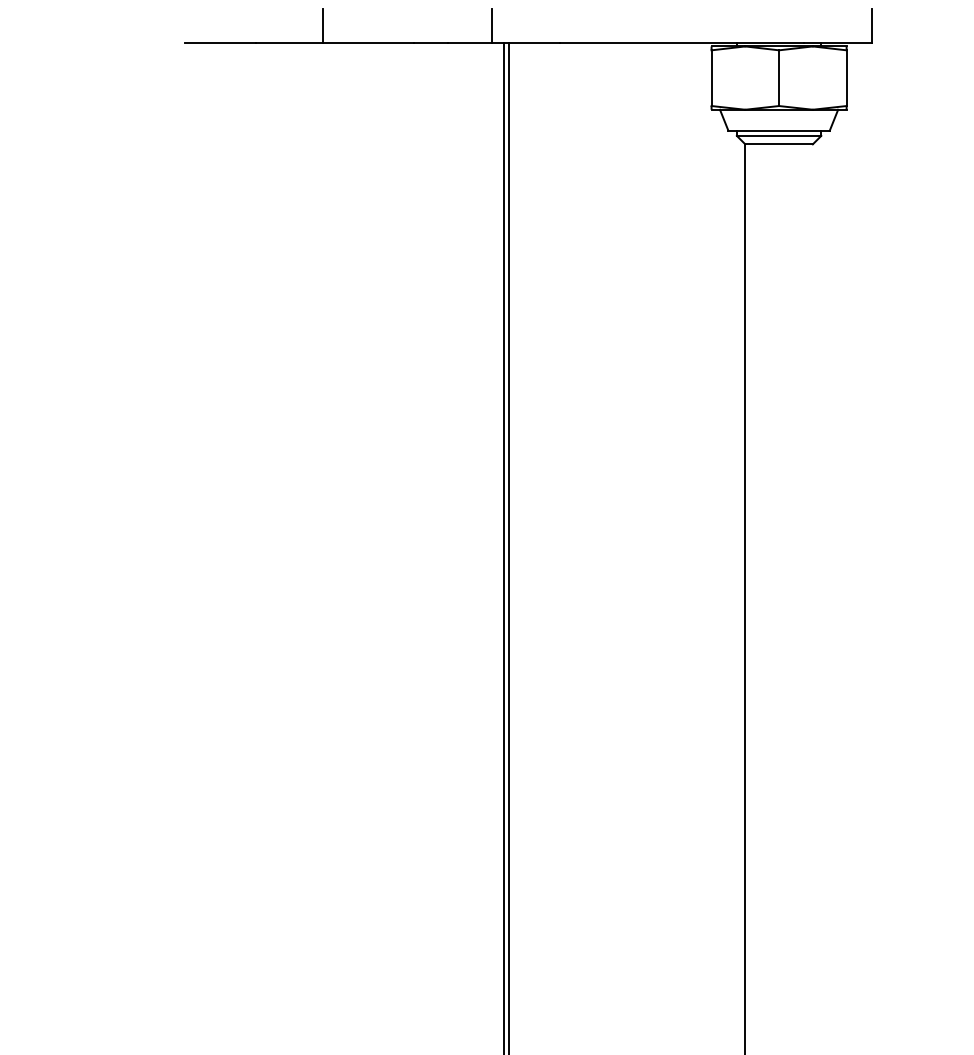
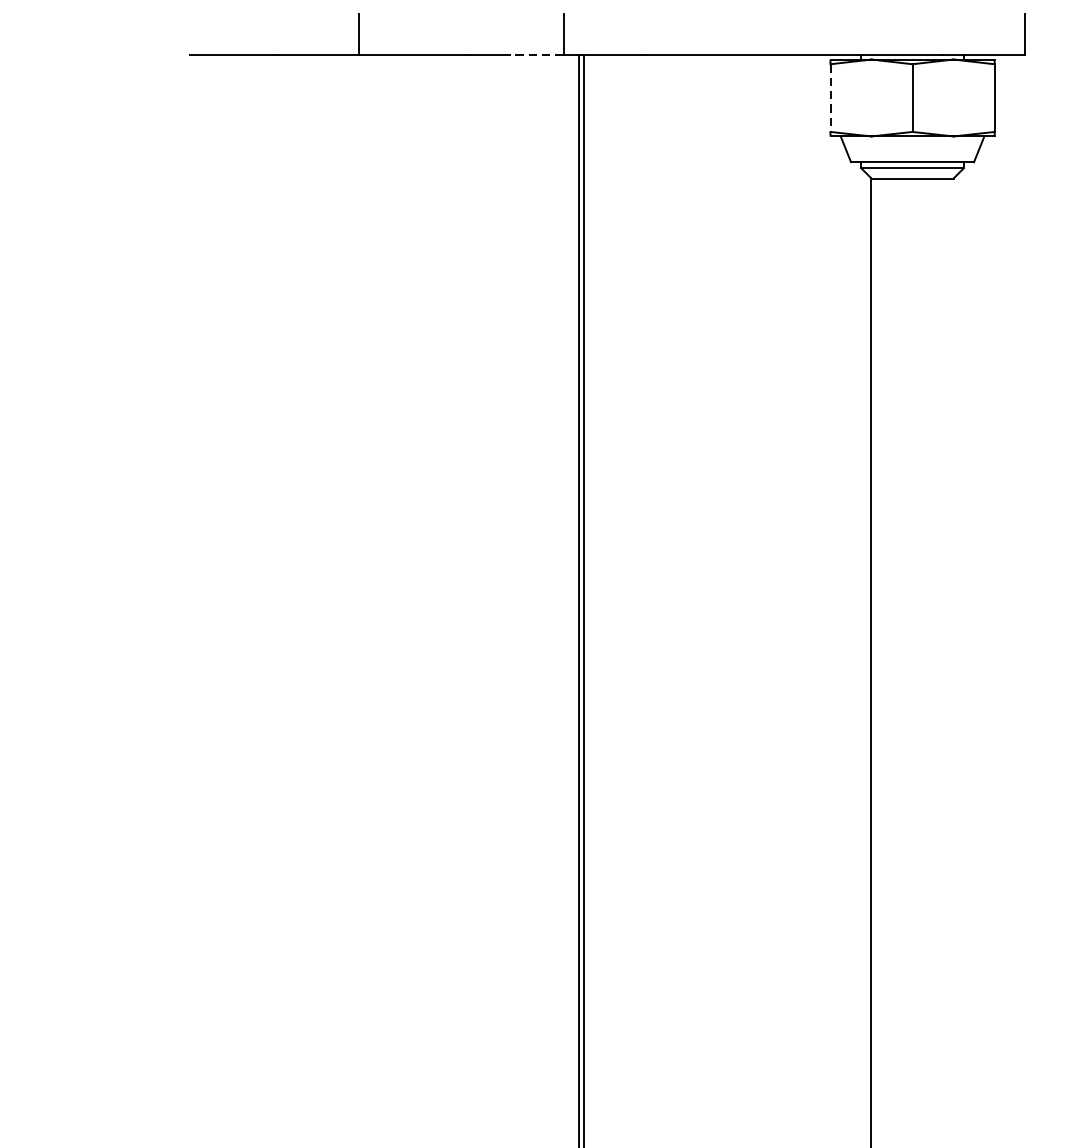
line: (469, 43) -> (536, 55), solid -> dashed
line: (711, 78) -> (830, 98), solid -> dashed

